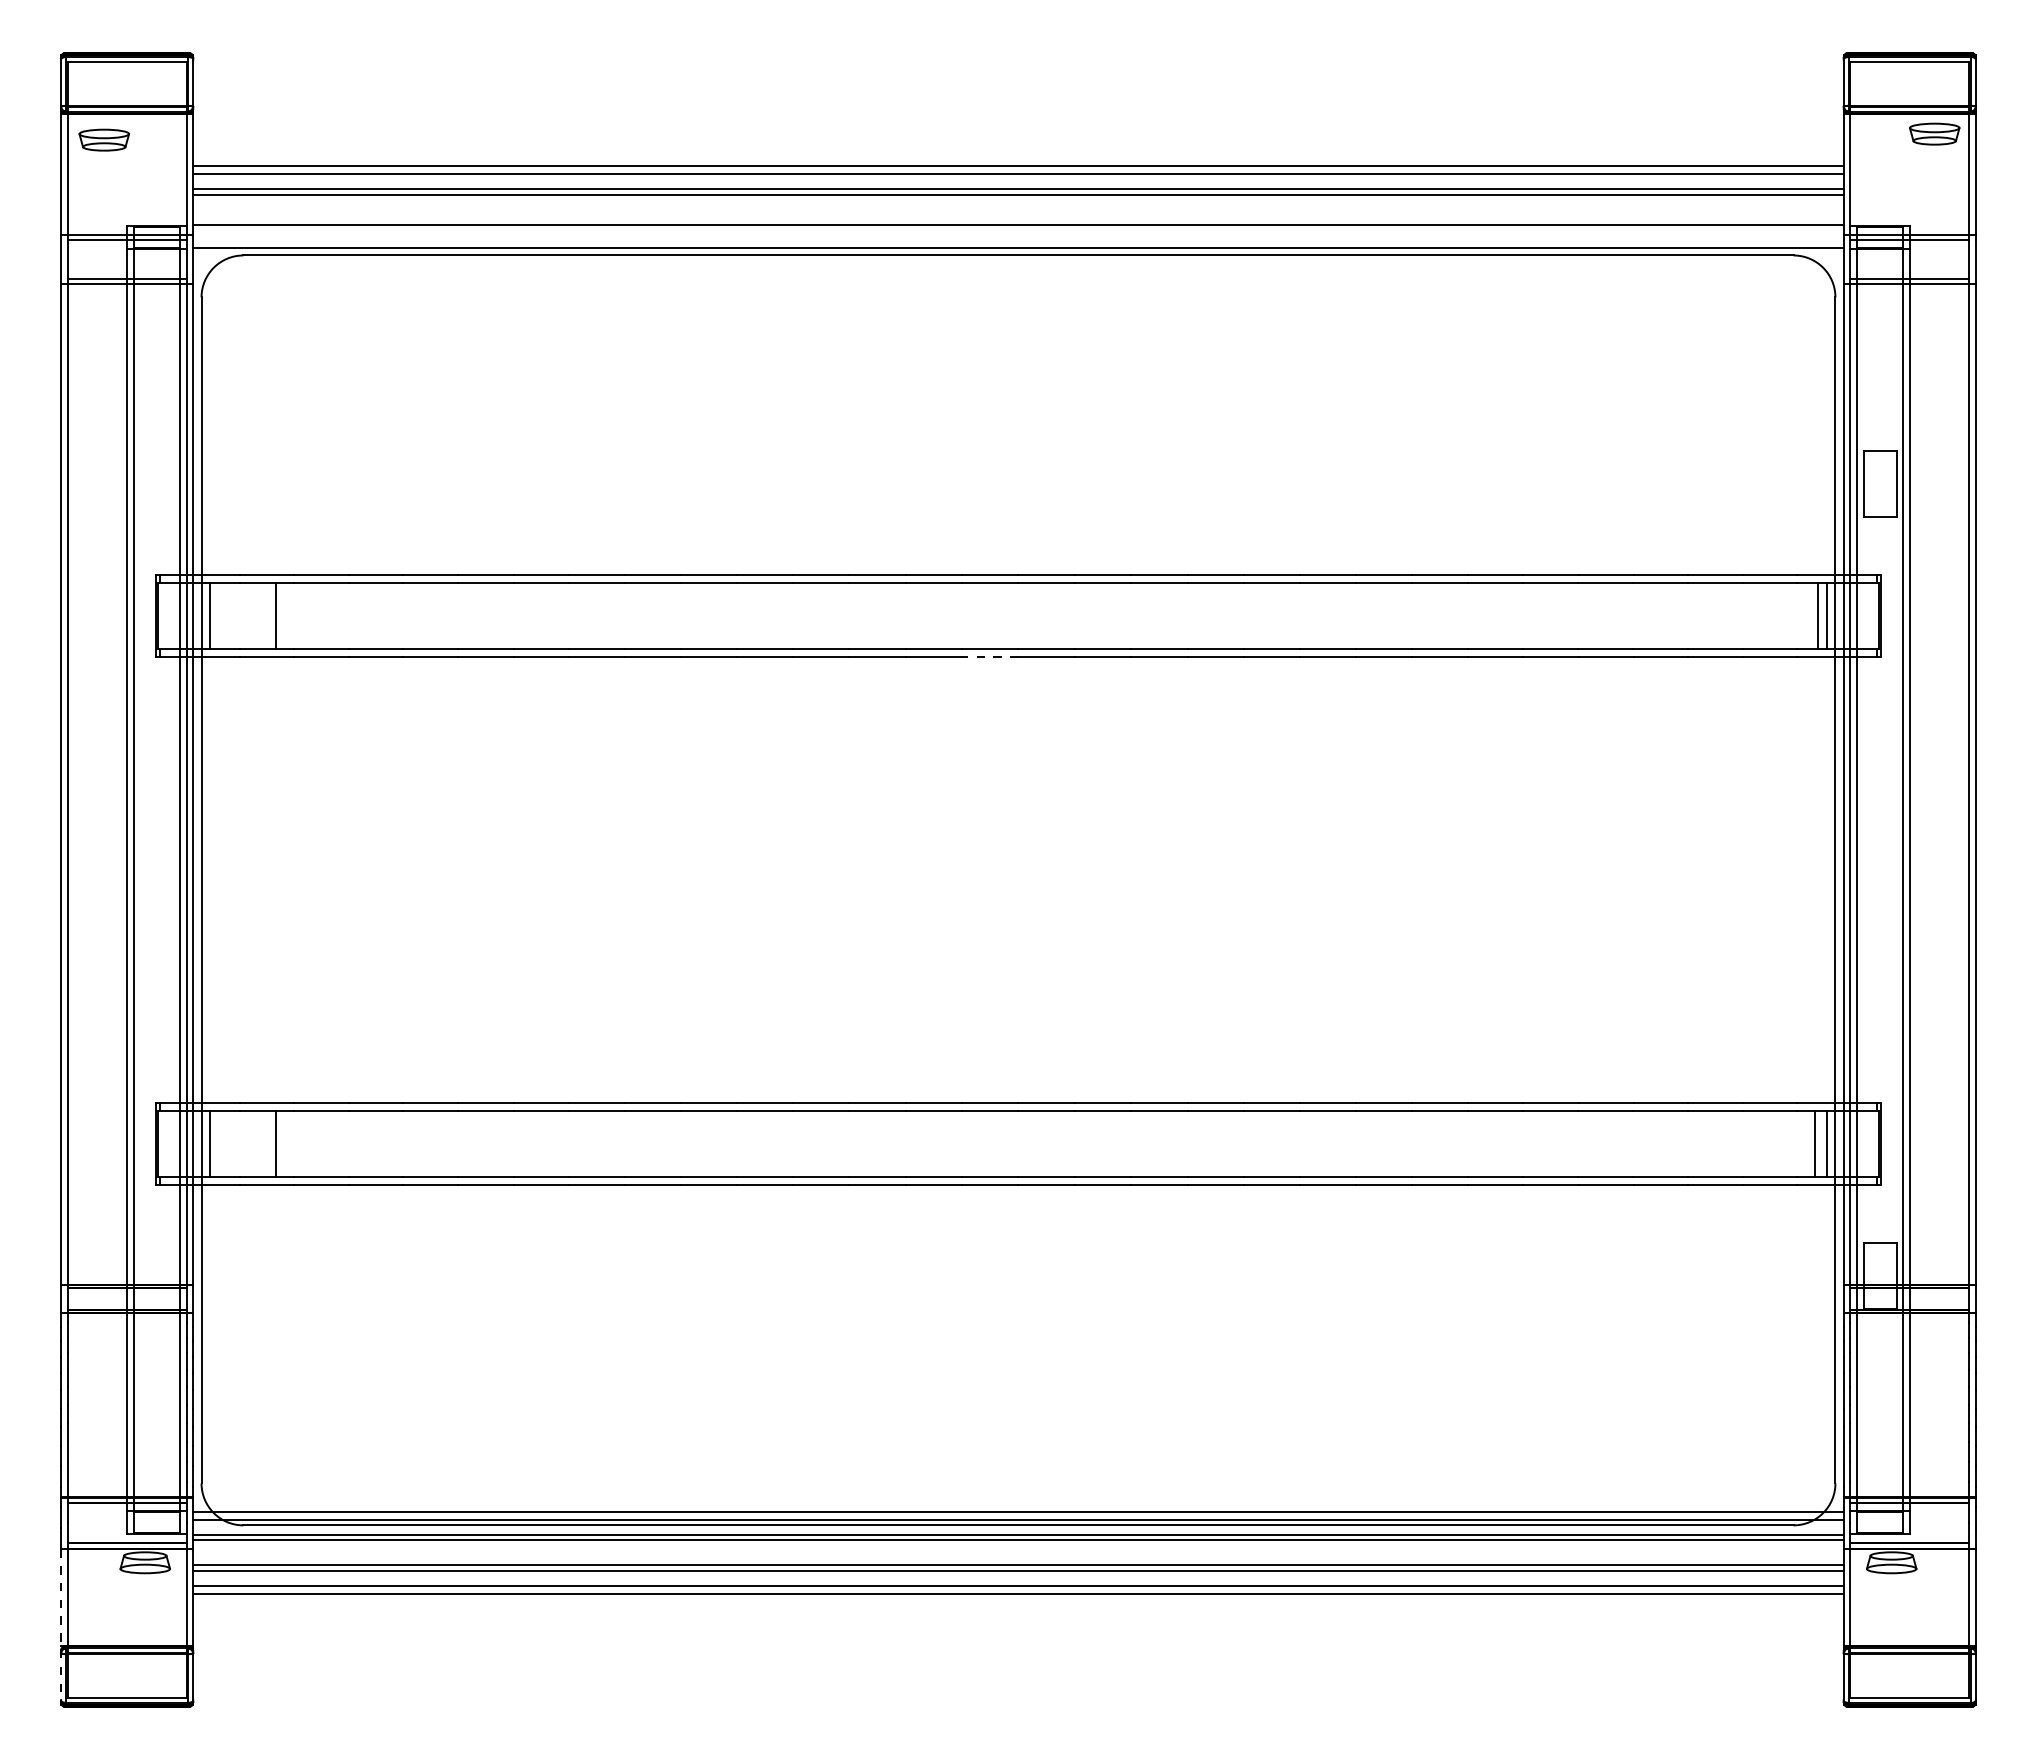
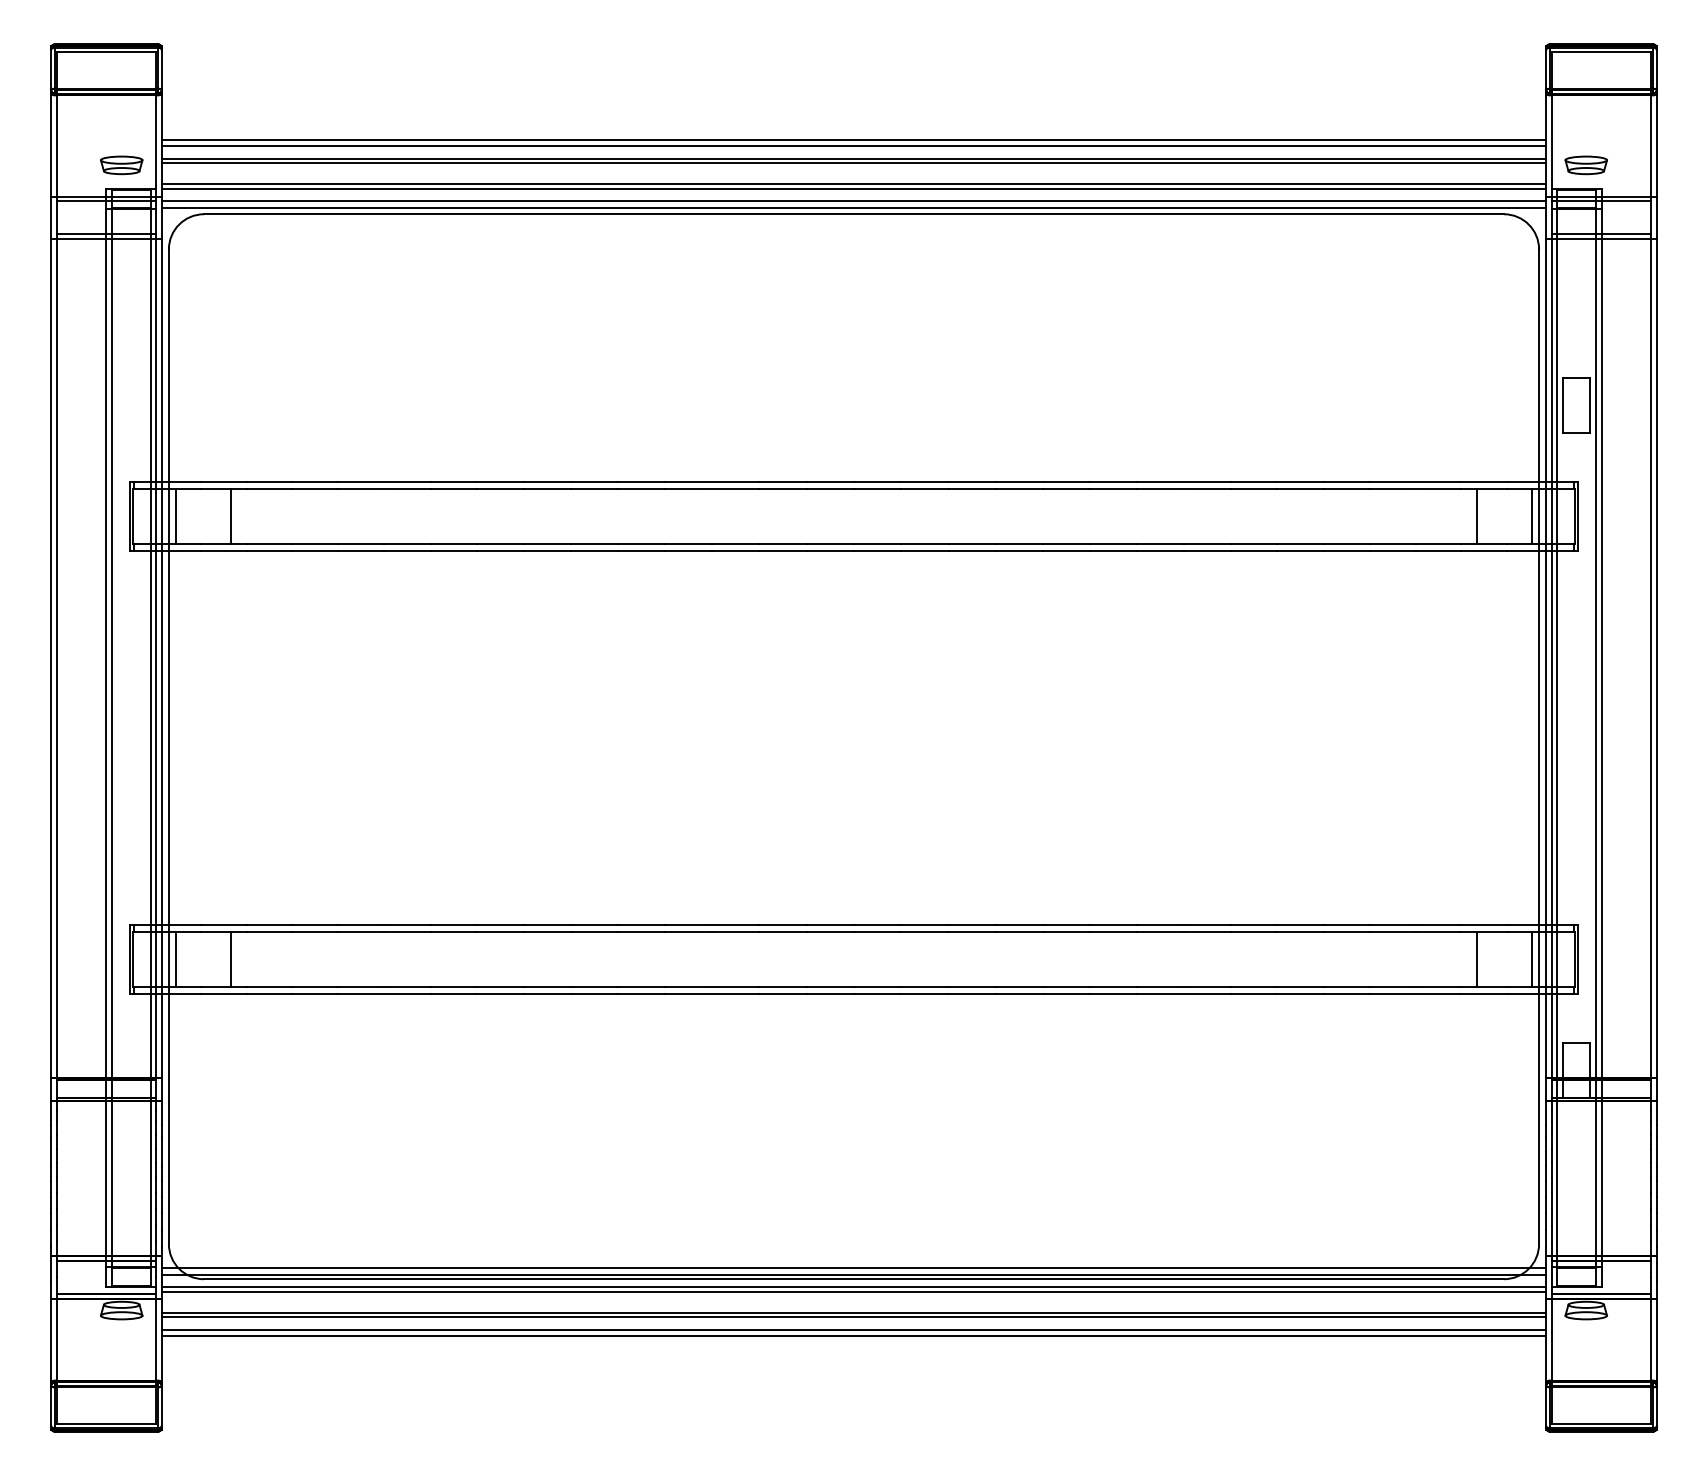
part: (1934, 133) -> (1586, 164), moved
part: (103, 139) -> (121, 164), moved
line: (1018, 219) -> (854, 184), added
line: (1018, 240) -> (854, 201), added
line: (1818, 615) -> (1477, 516), moved
line: (989, 657) -> (829, 551), dashed -> solid
line: (1815, 1144) -> (1477, 959), moved
line: (61, 1627) -> (51, 1364), dashed -> solid

